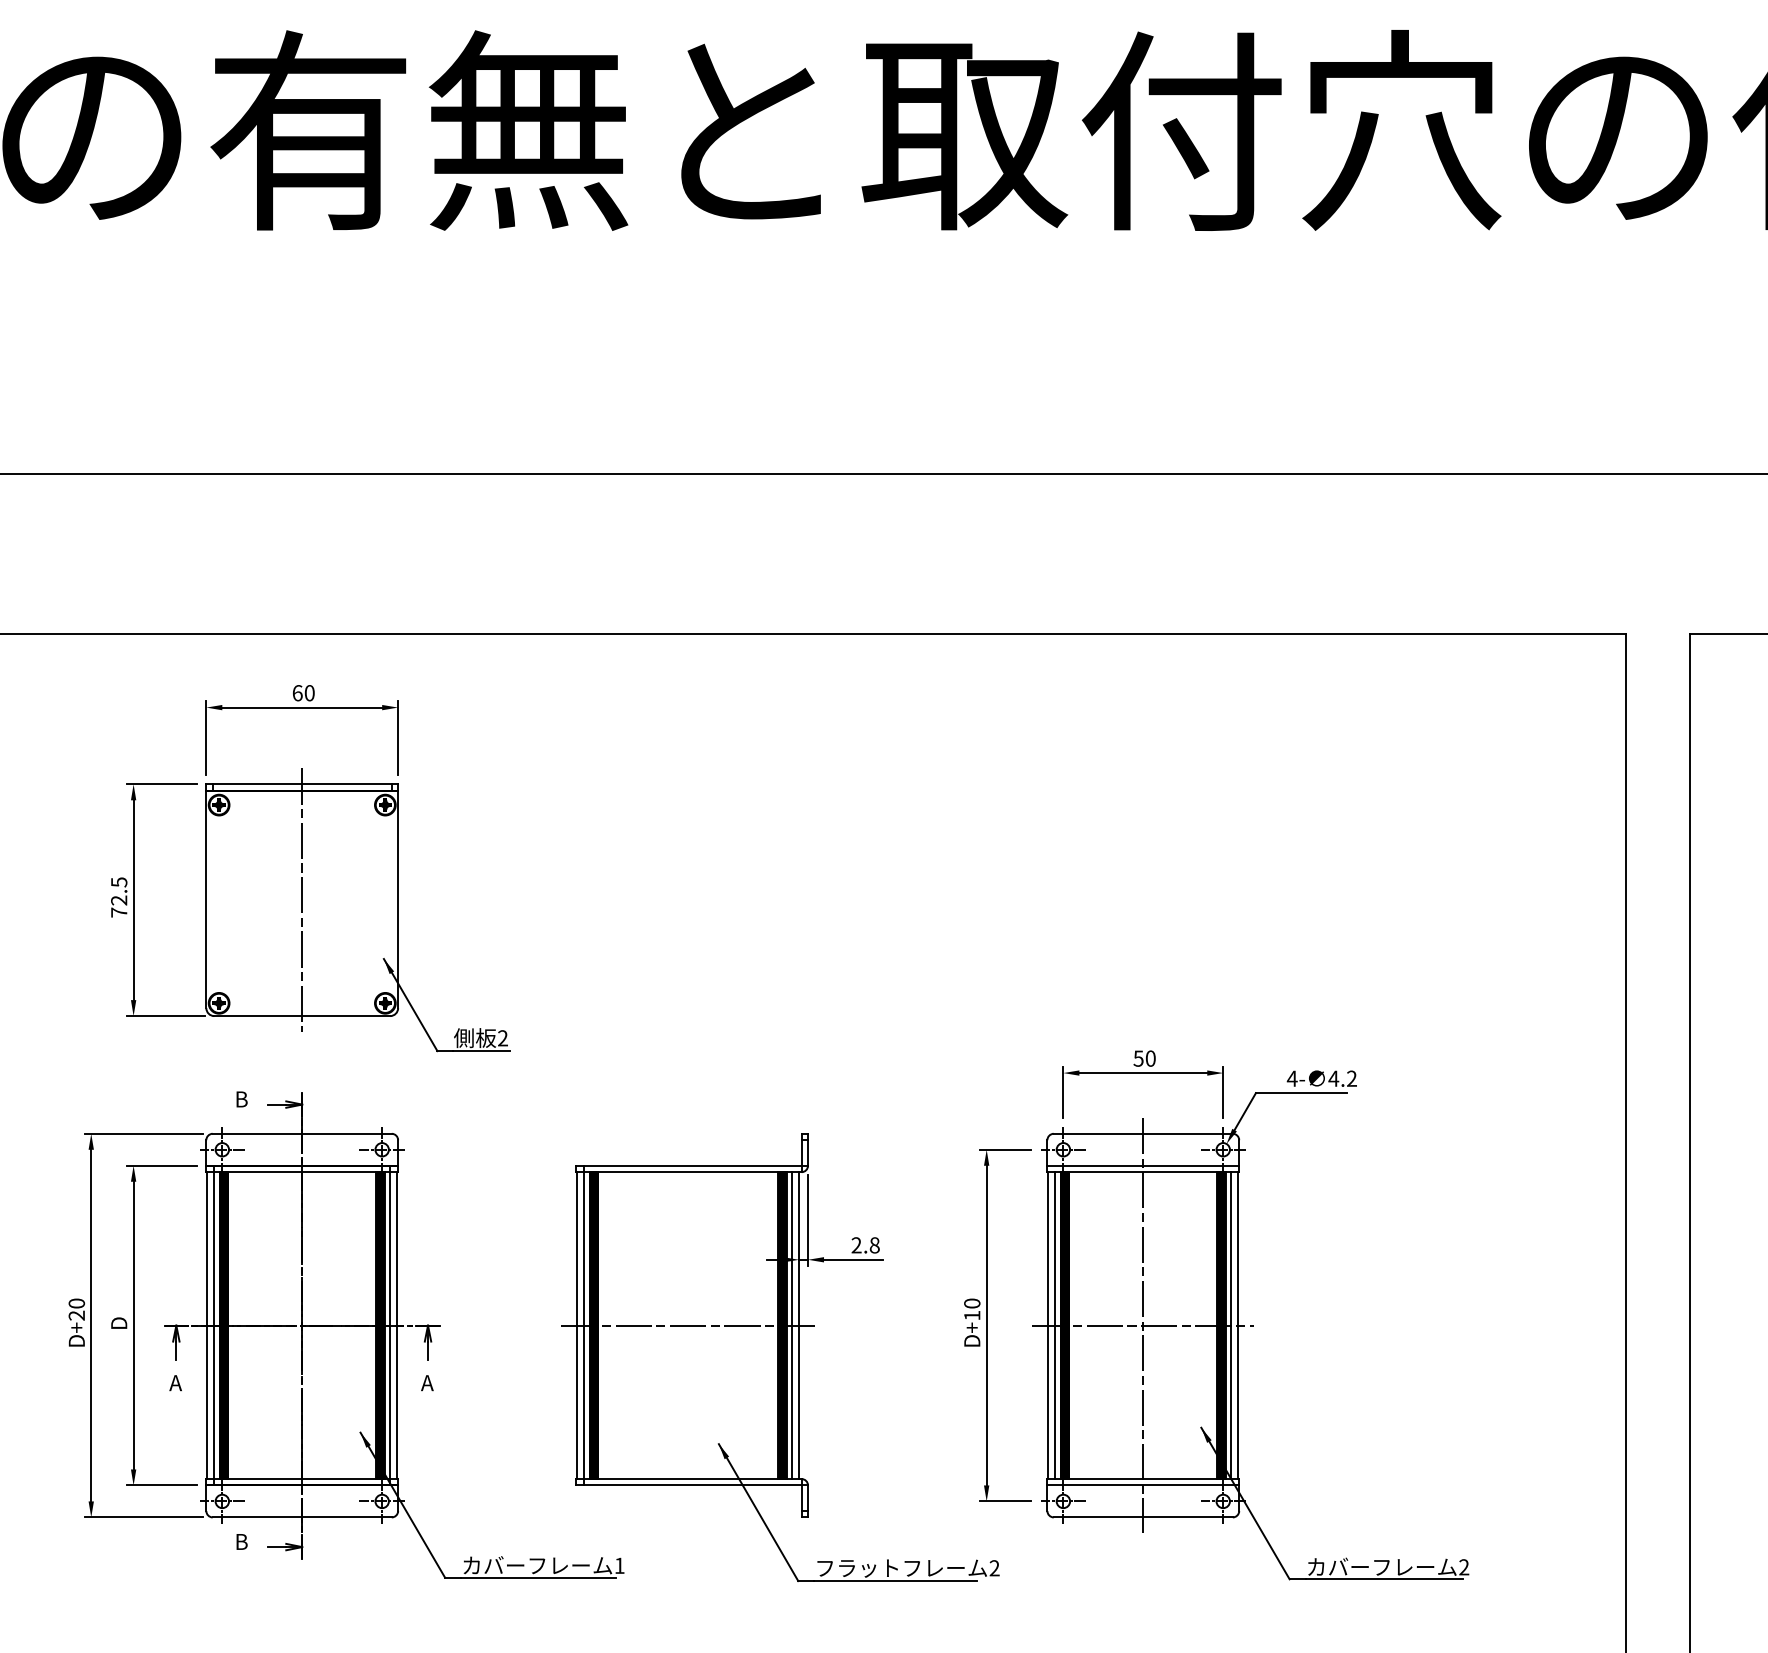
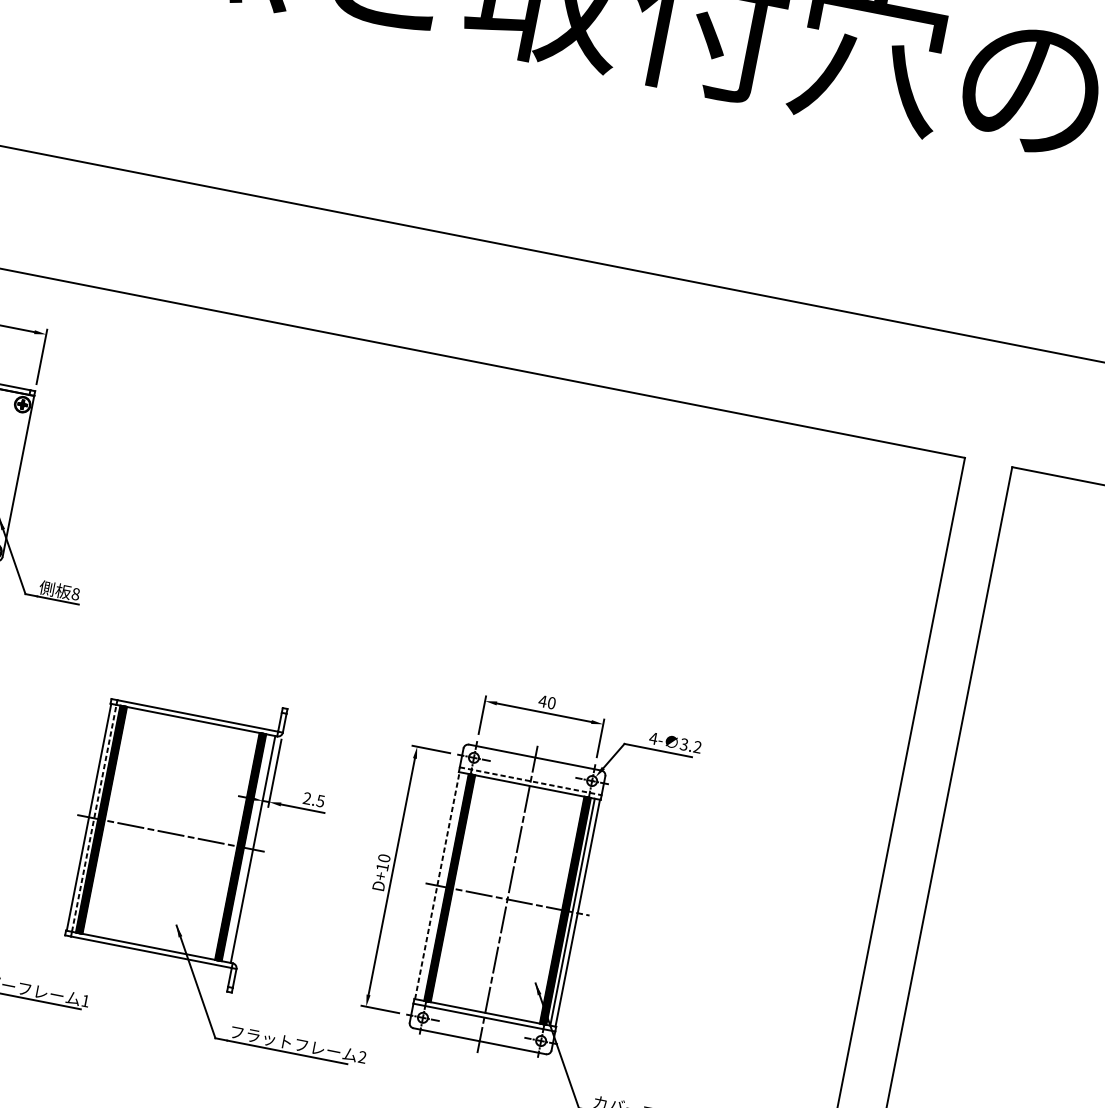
text: (503, 1038) -> (76, 594), 2 -> 8
text: (1138, 1058) -> (542, 701), 50 -> 40
text: (1333, 1078) -> (684, 744), 4.2 -> 3.2
line: (1143, 1165) -> (530, 781), solid -> dashed
text: (874, 1245) -> (320, 801), 2.8 -> 2.5
line: (584, 1325) -> (94, 818), solid -> dashed
line: (792, 1325) -> (248, 848), removed
line: (1048, 1325) -> (437, 885), solid -> dashed
line: (1055, 1325) -> (442, 886), removed

